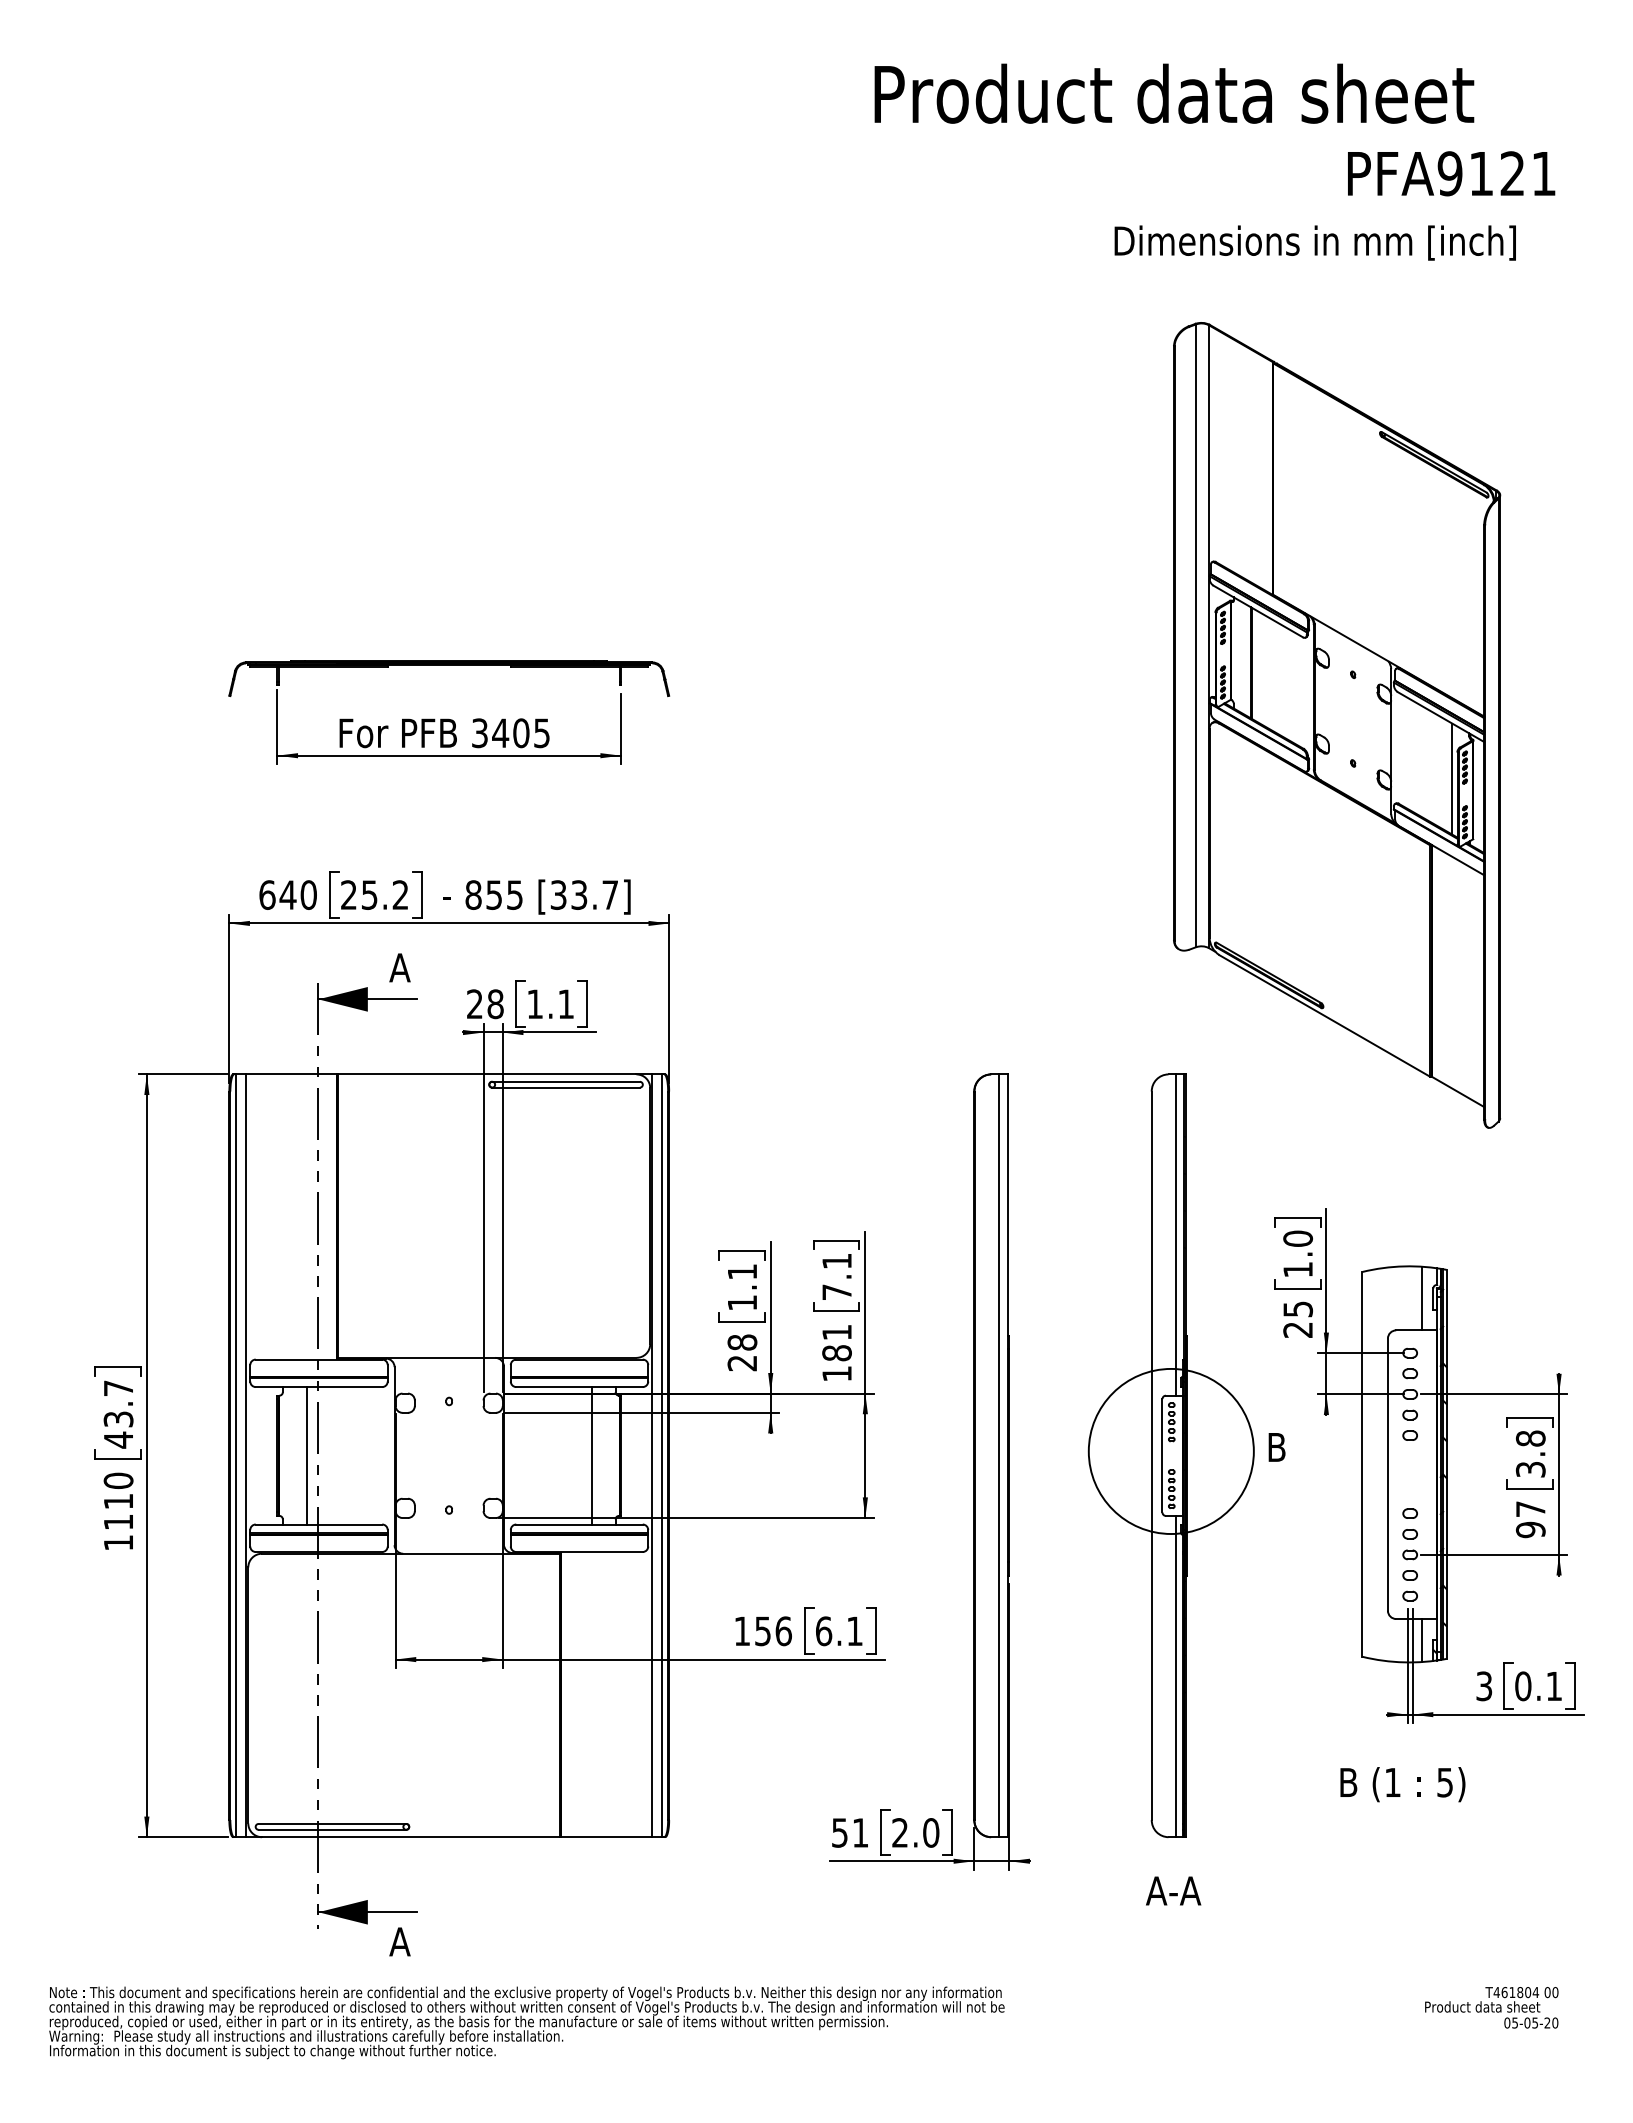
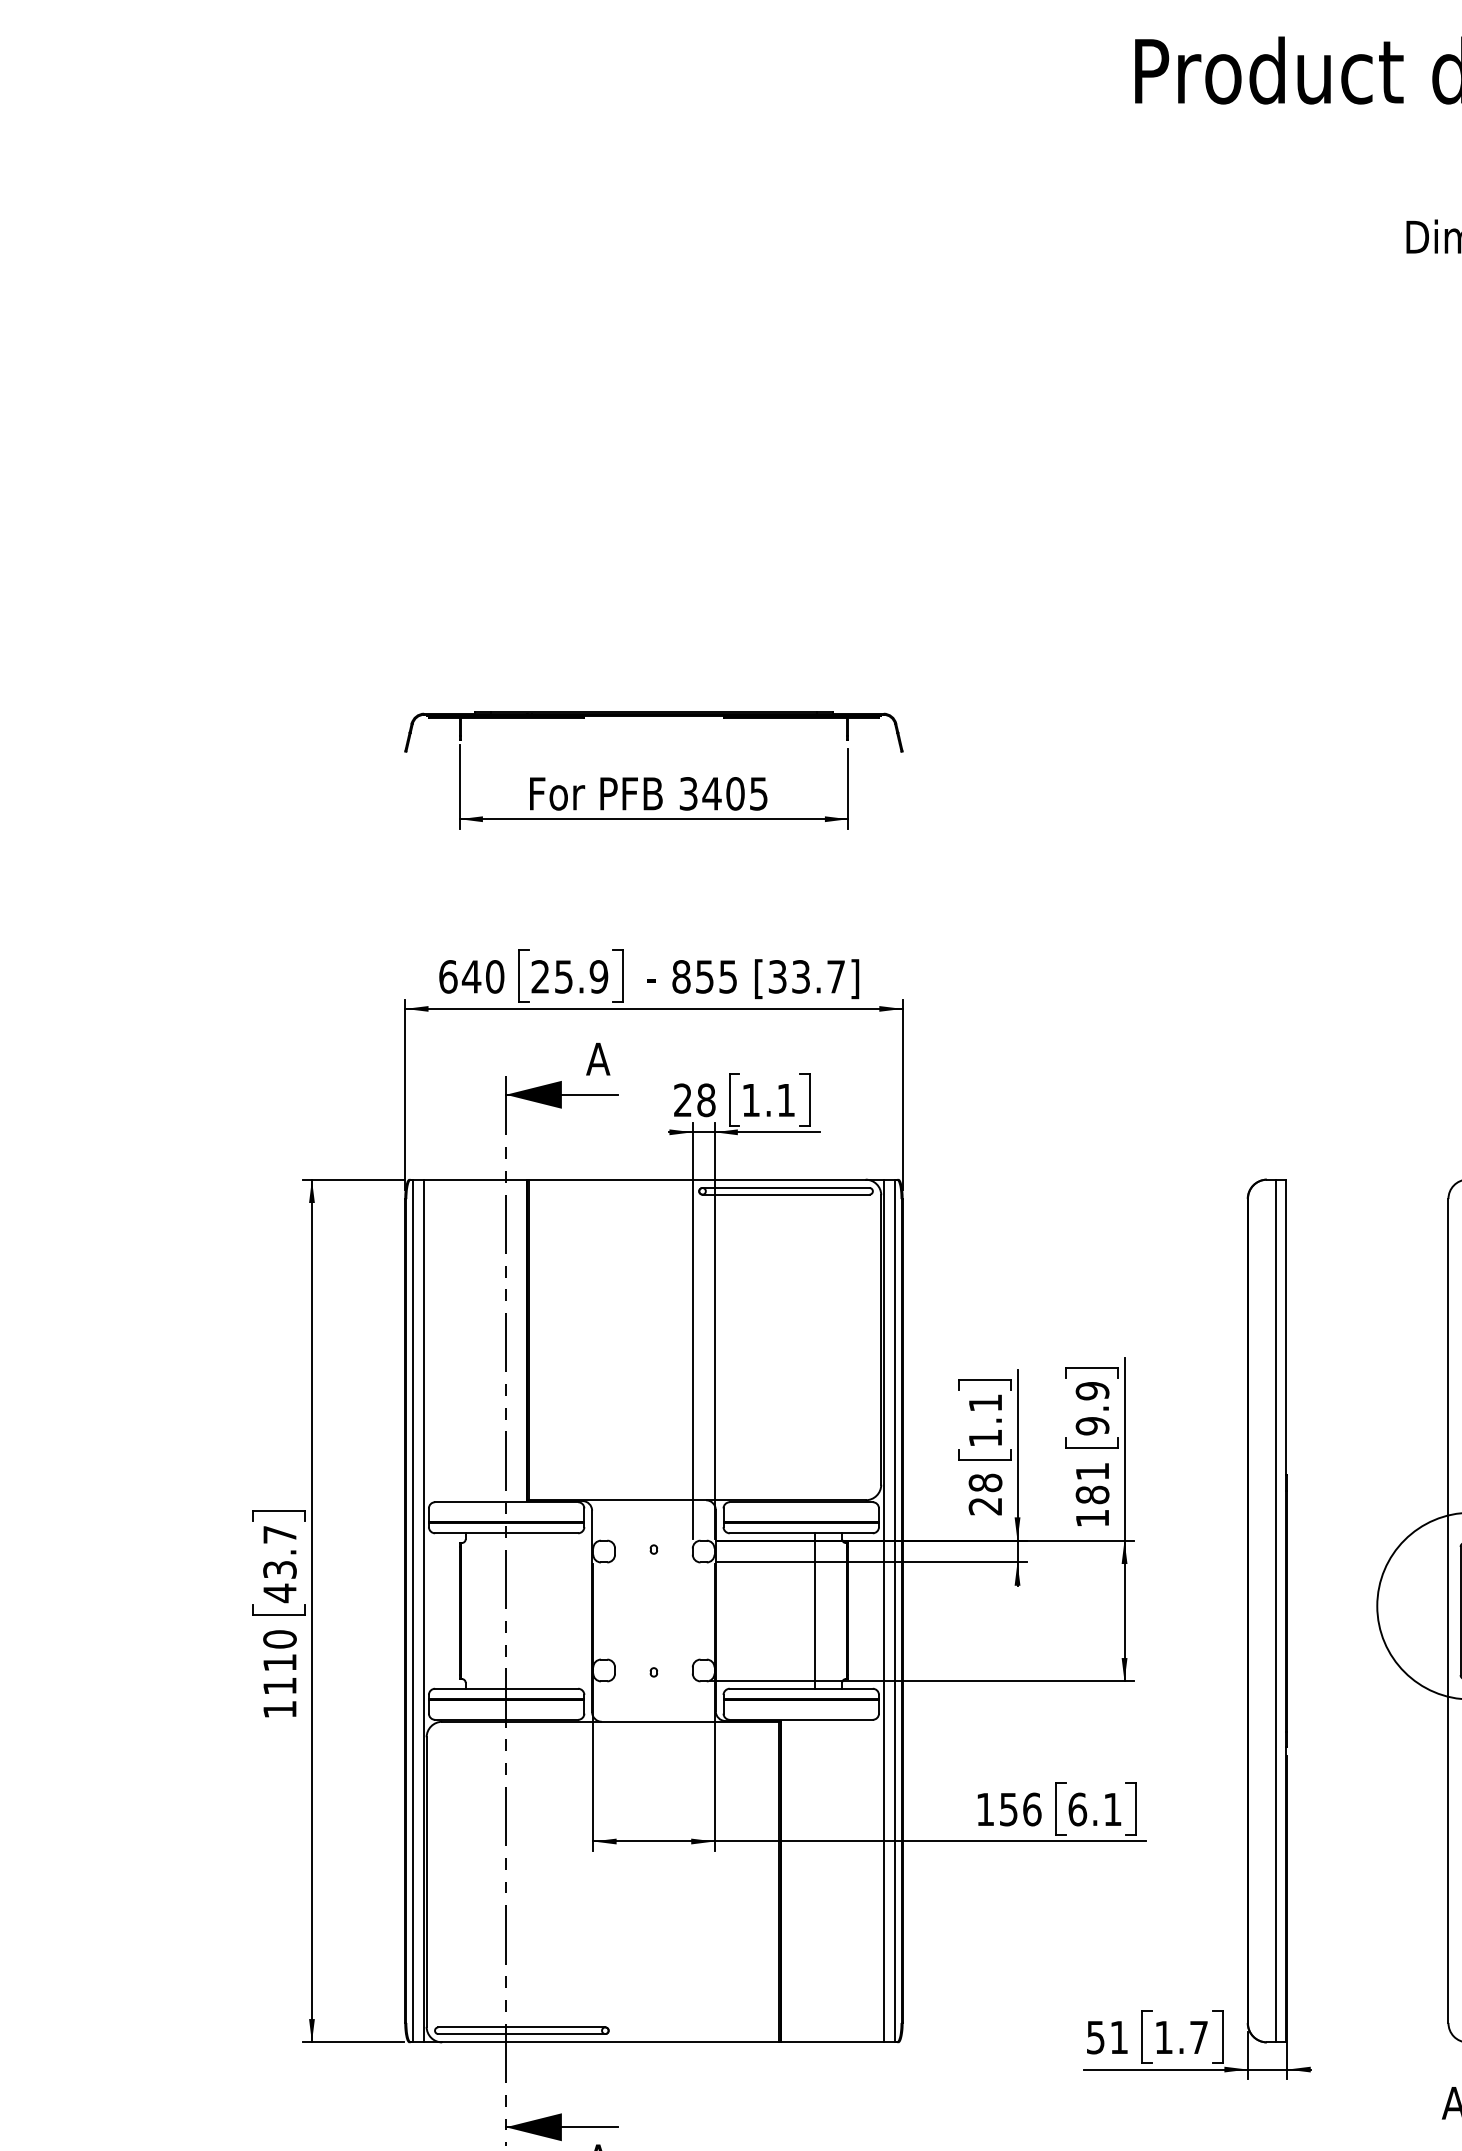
text: (400, 894) -> (598, 976), 25.2 -> 25.9
text: (836, 1276) -> (1091, 1408), 7.1 -> 9.9
line: (306, 1455) -> (492, 1610), removed
text: (915, 1832) -> (1181, 2037), 2.0 -> 1.7

